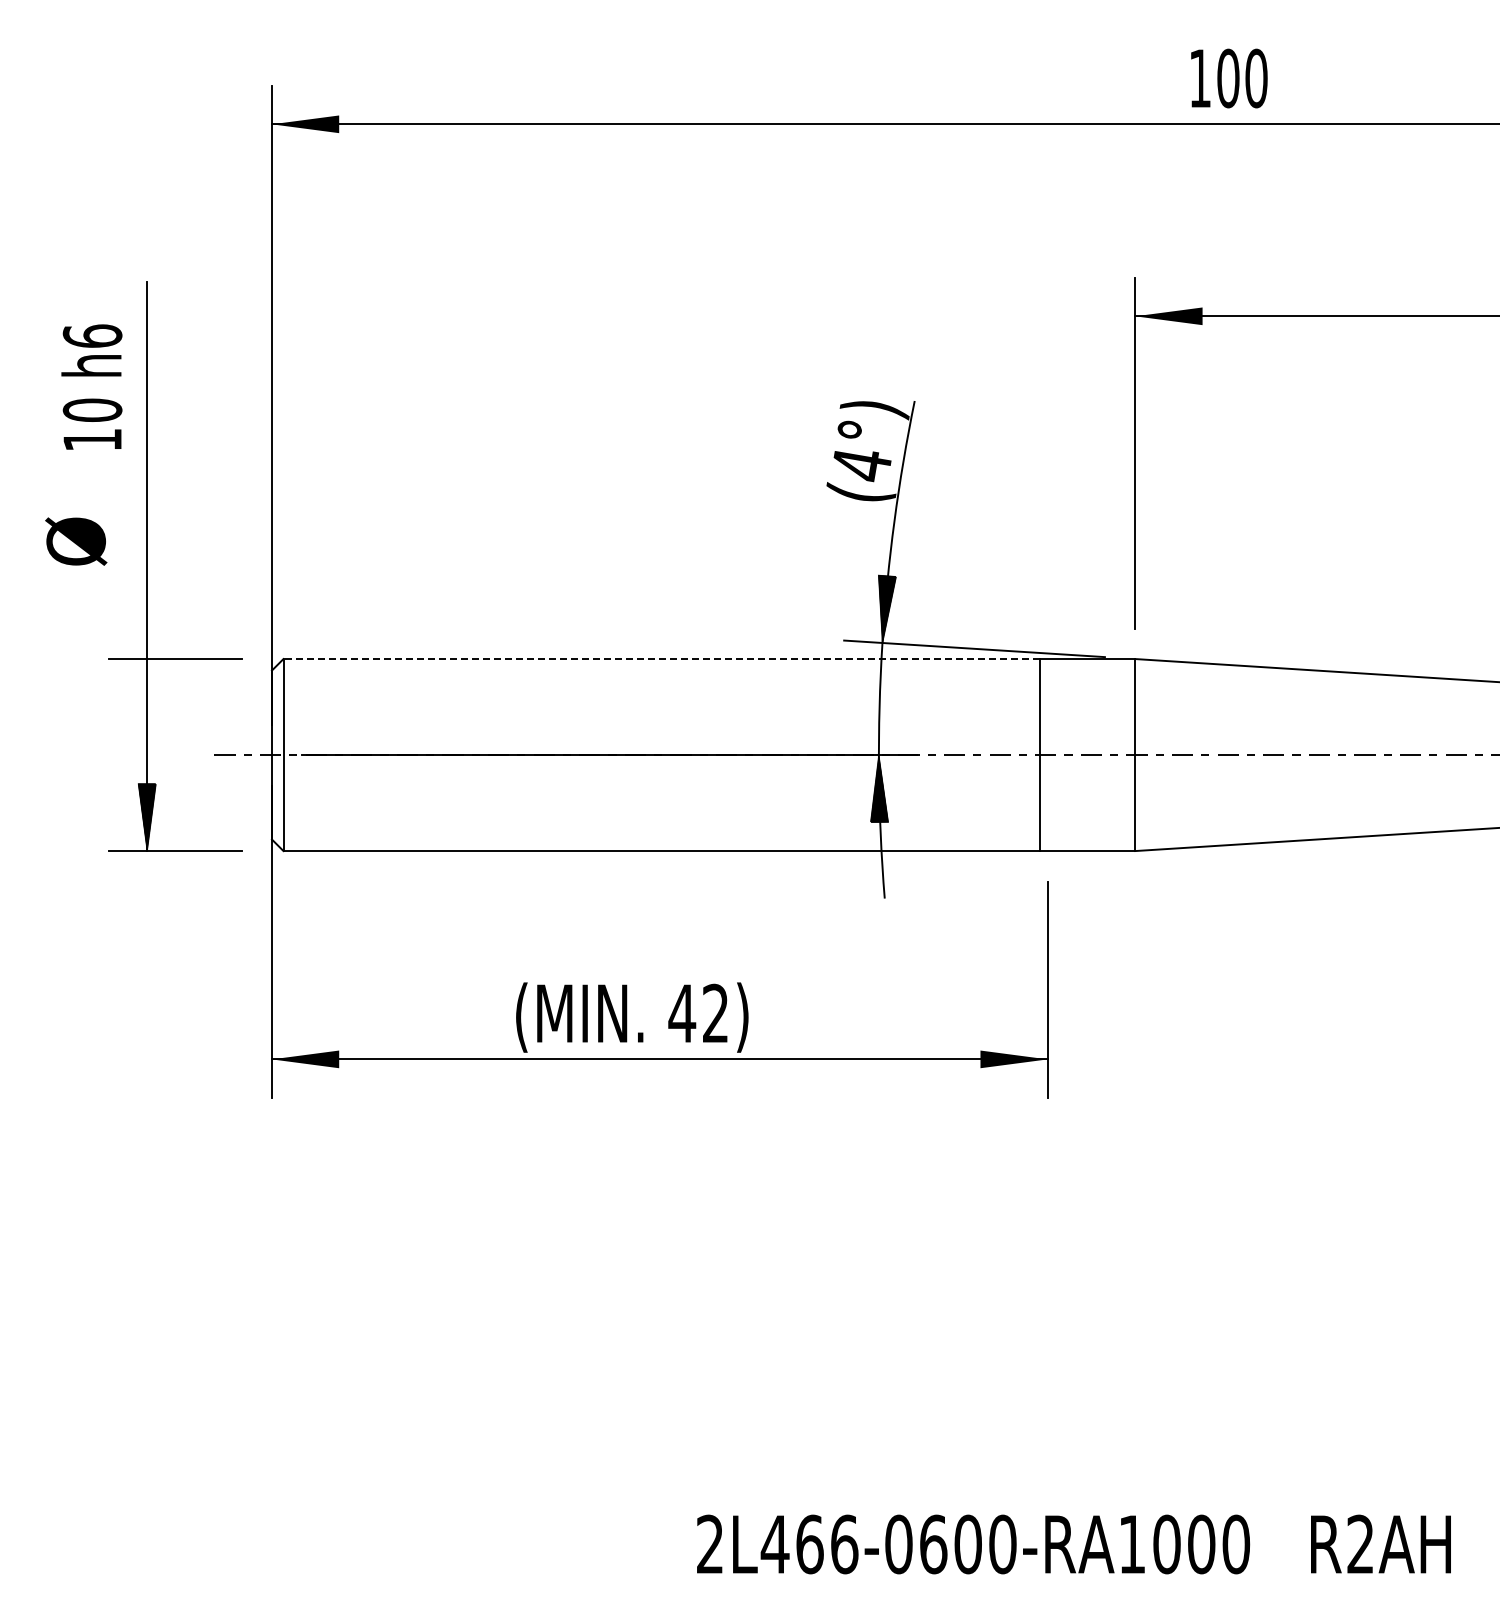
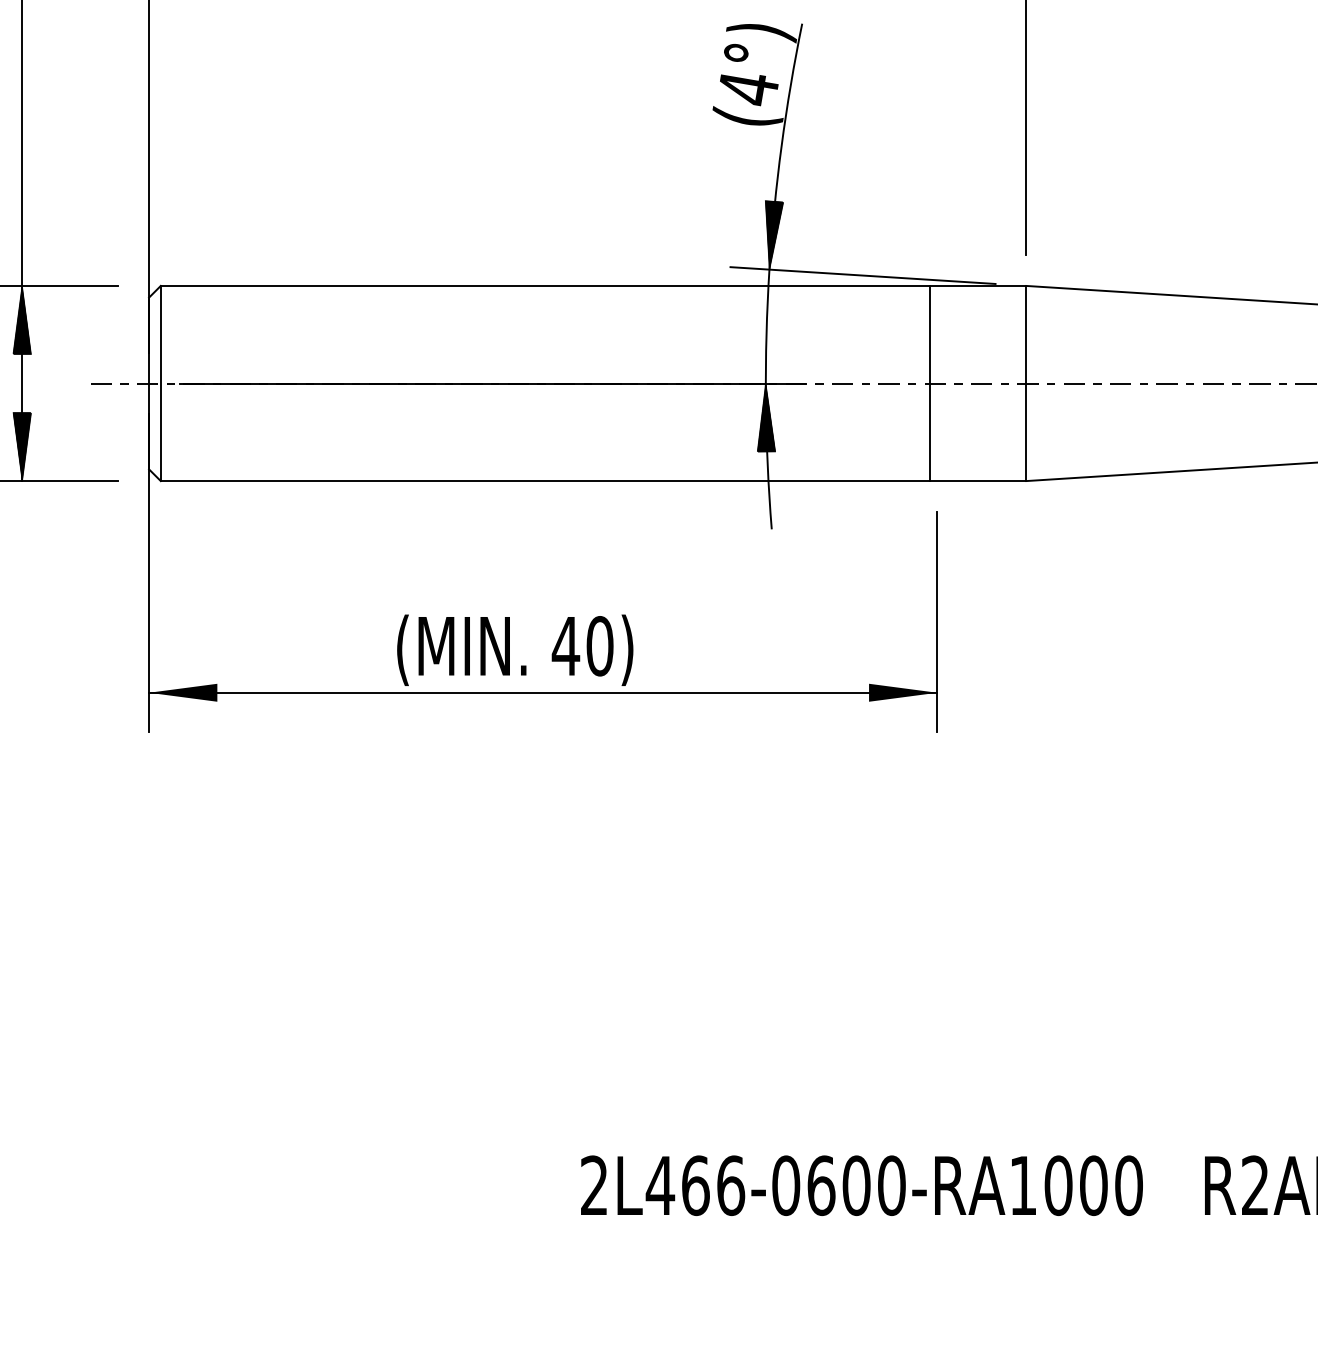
line: (661, 659) -> (544, 286), dashed -> solid
hatch: (147, 692) -> (22, 319), added
text: (715, 1013) -> (599, 646), 42) -> 40)

